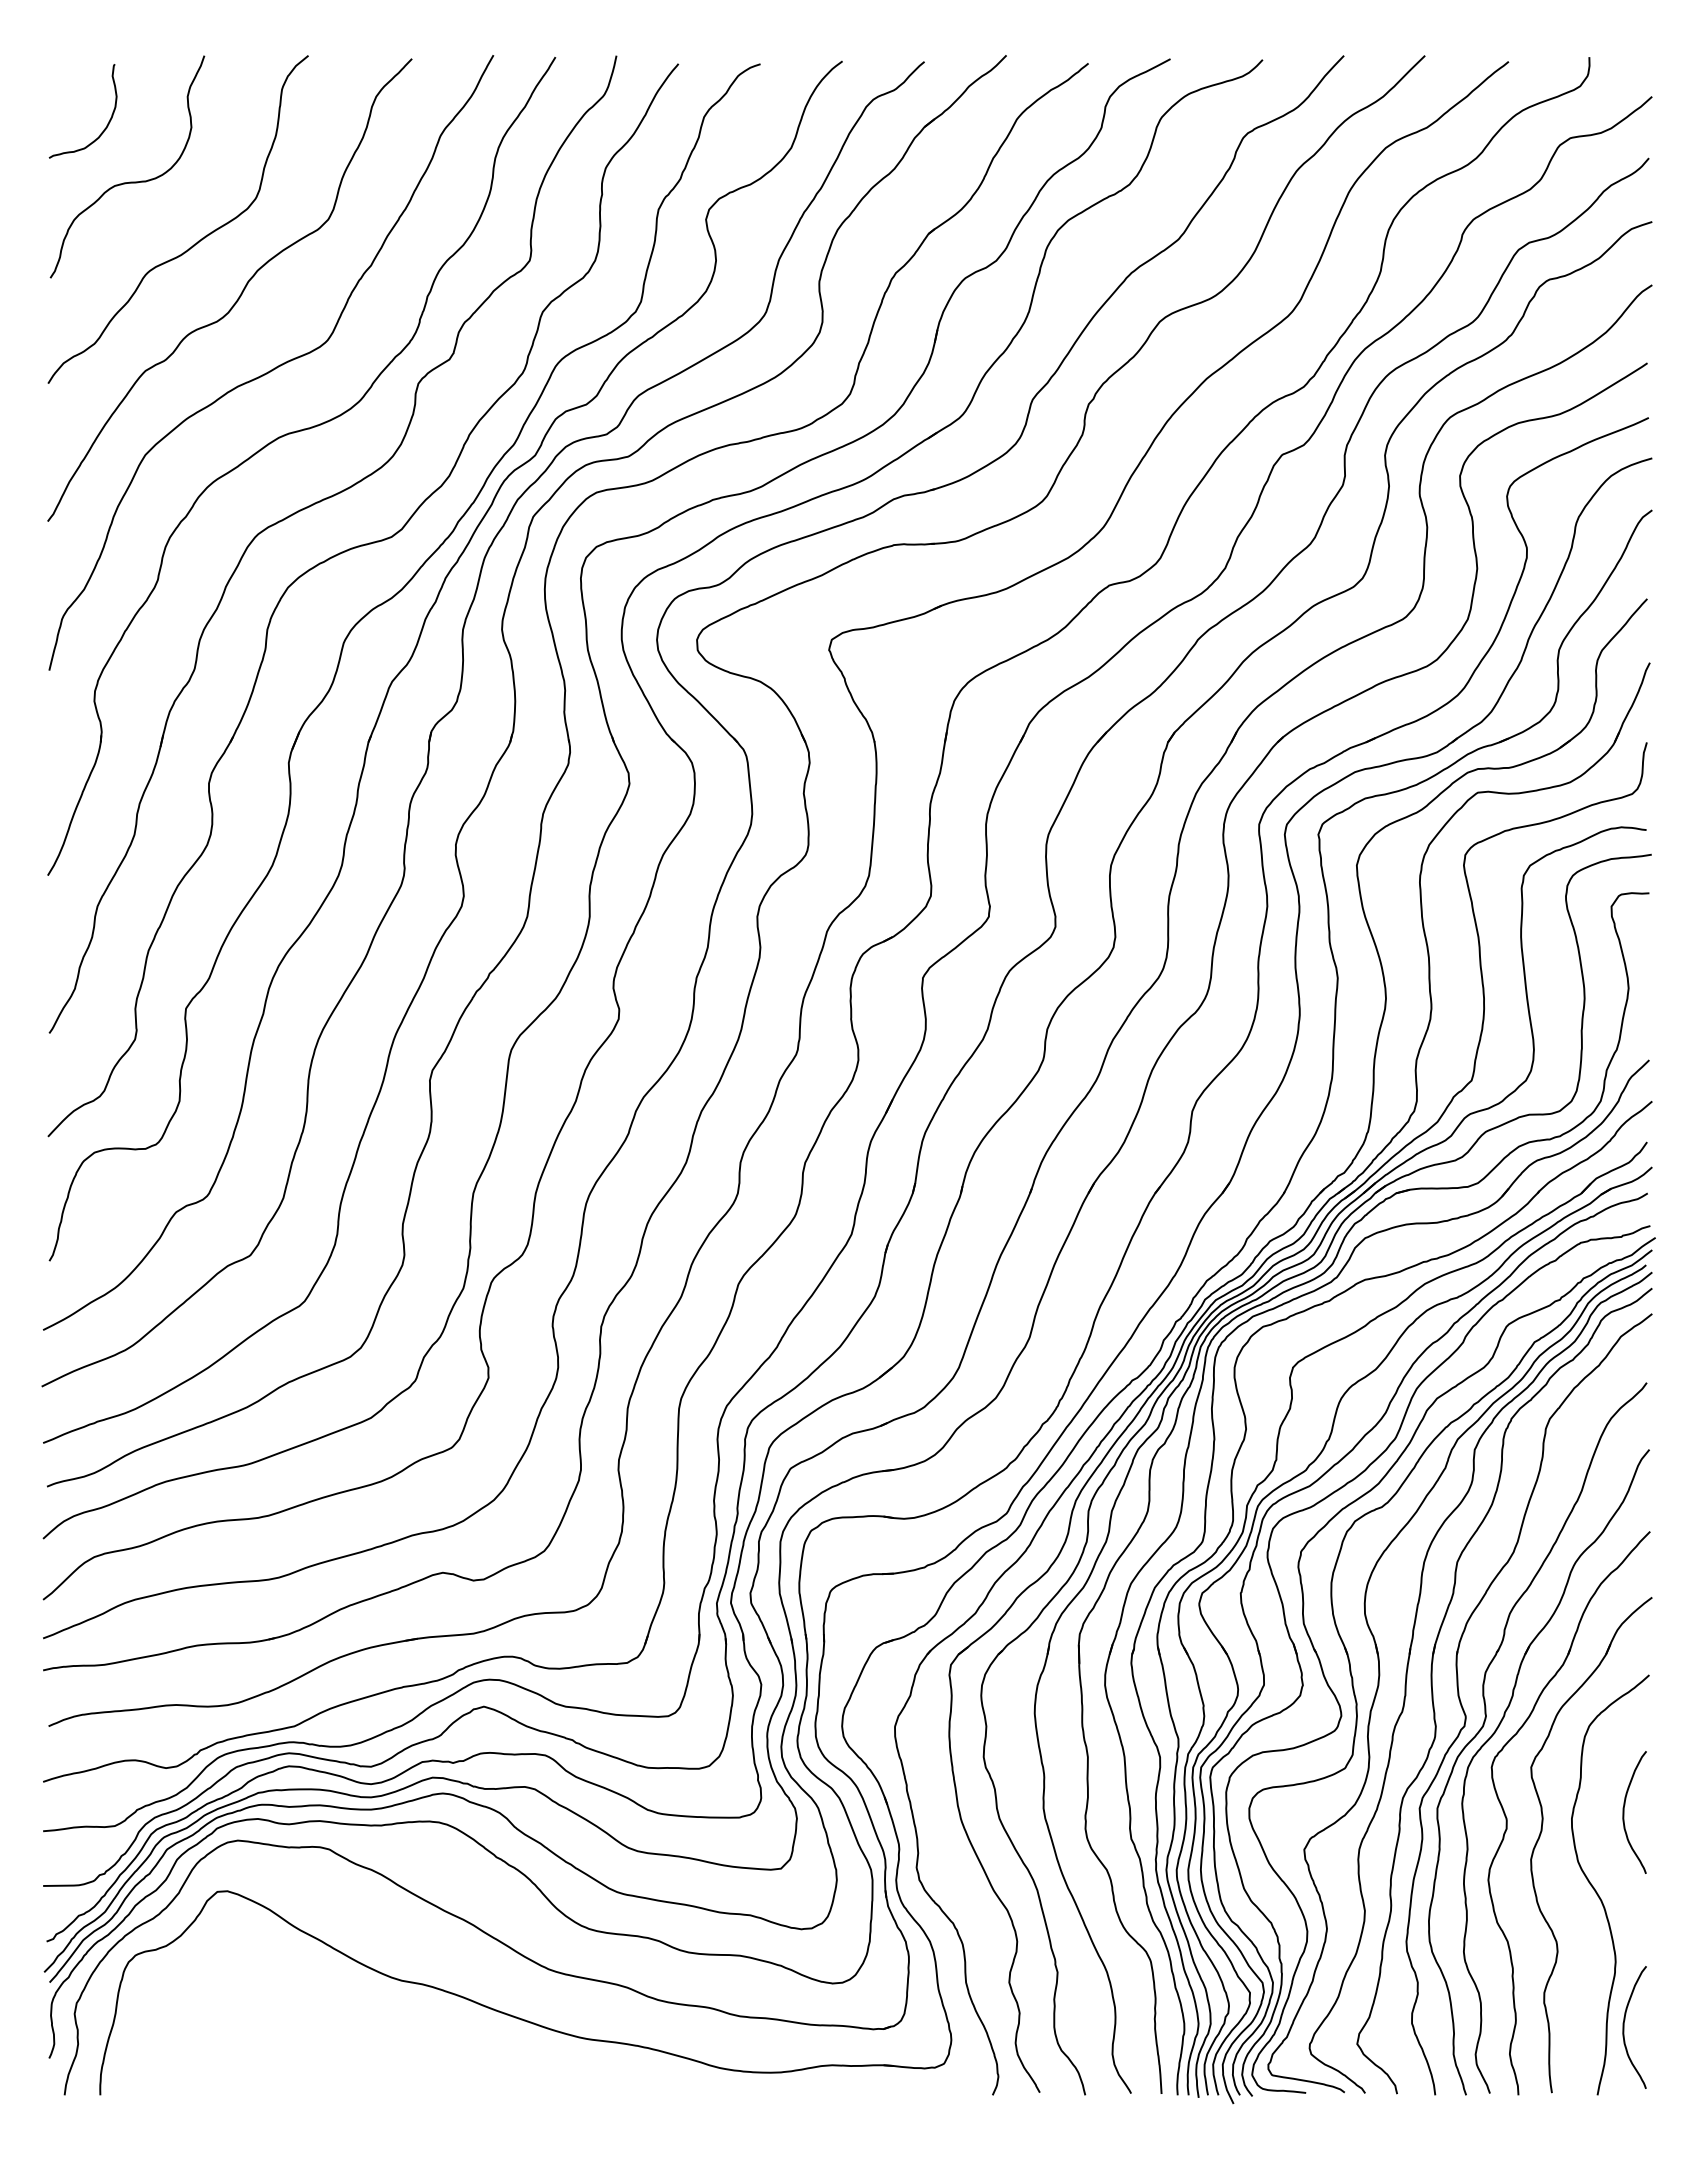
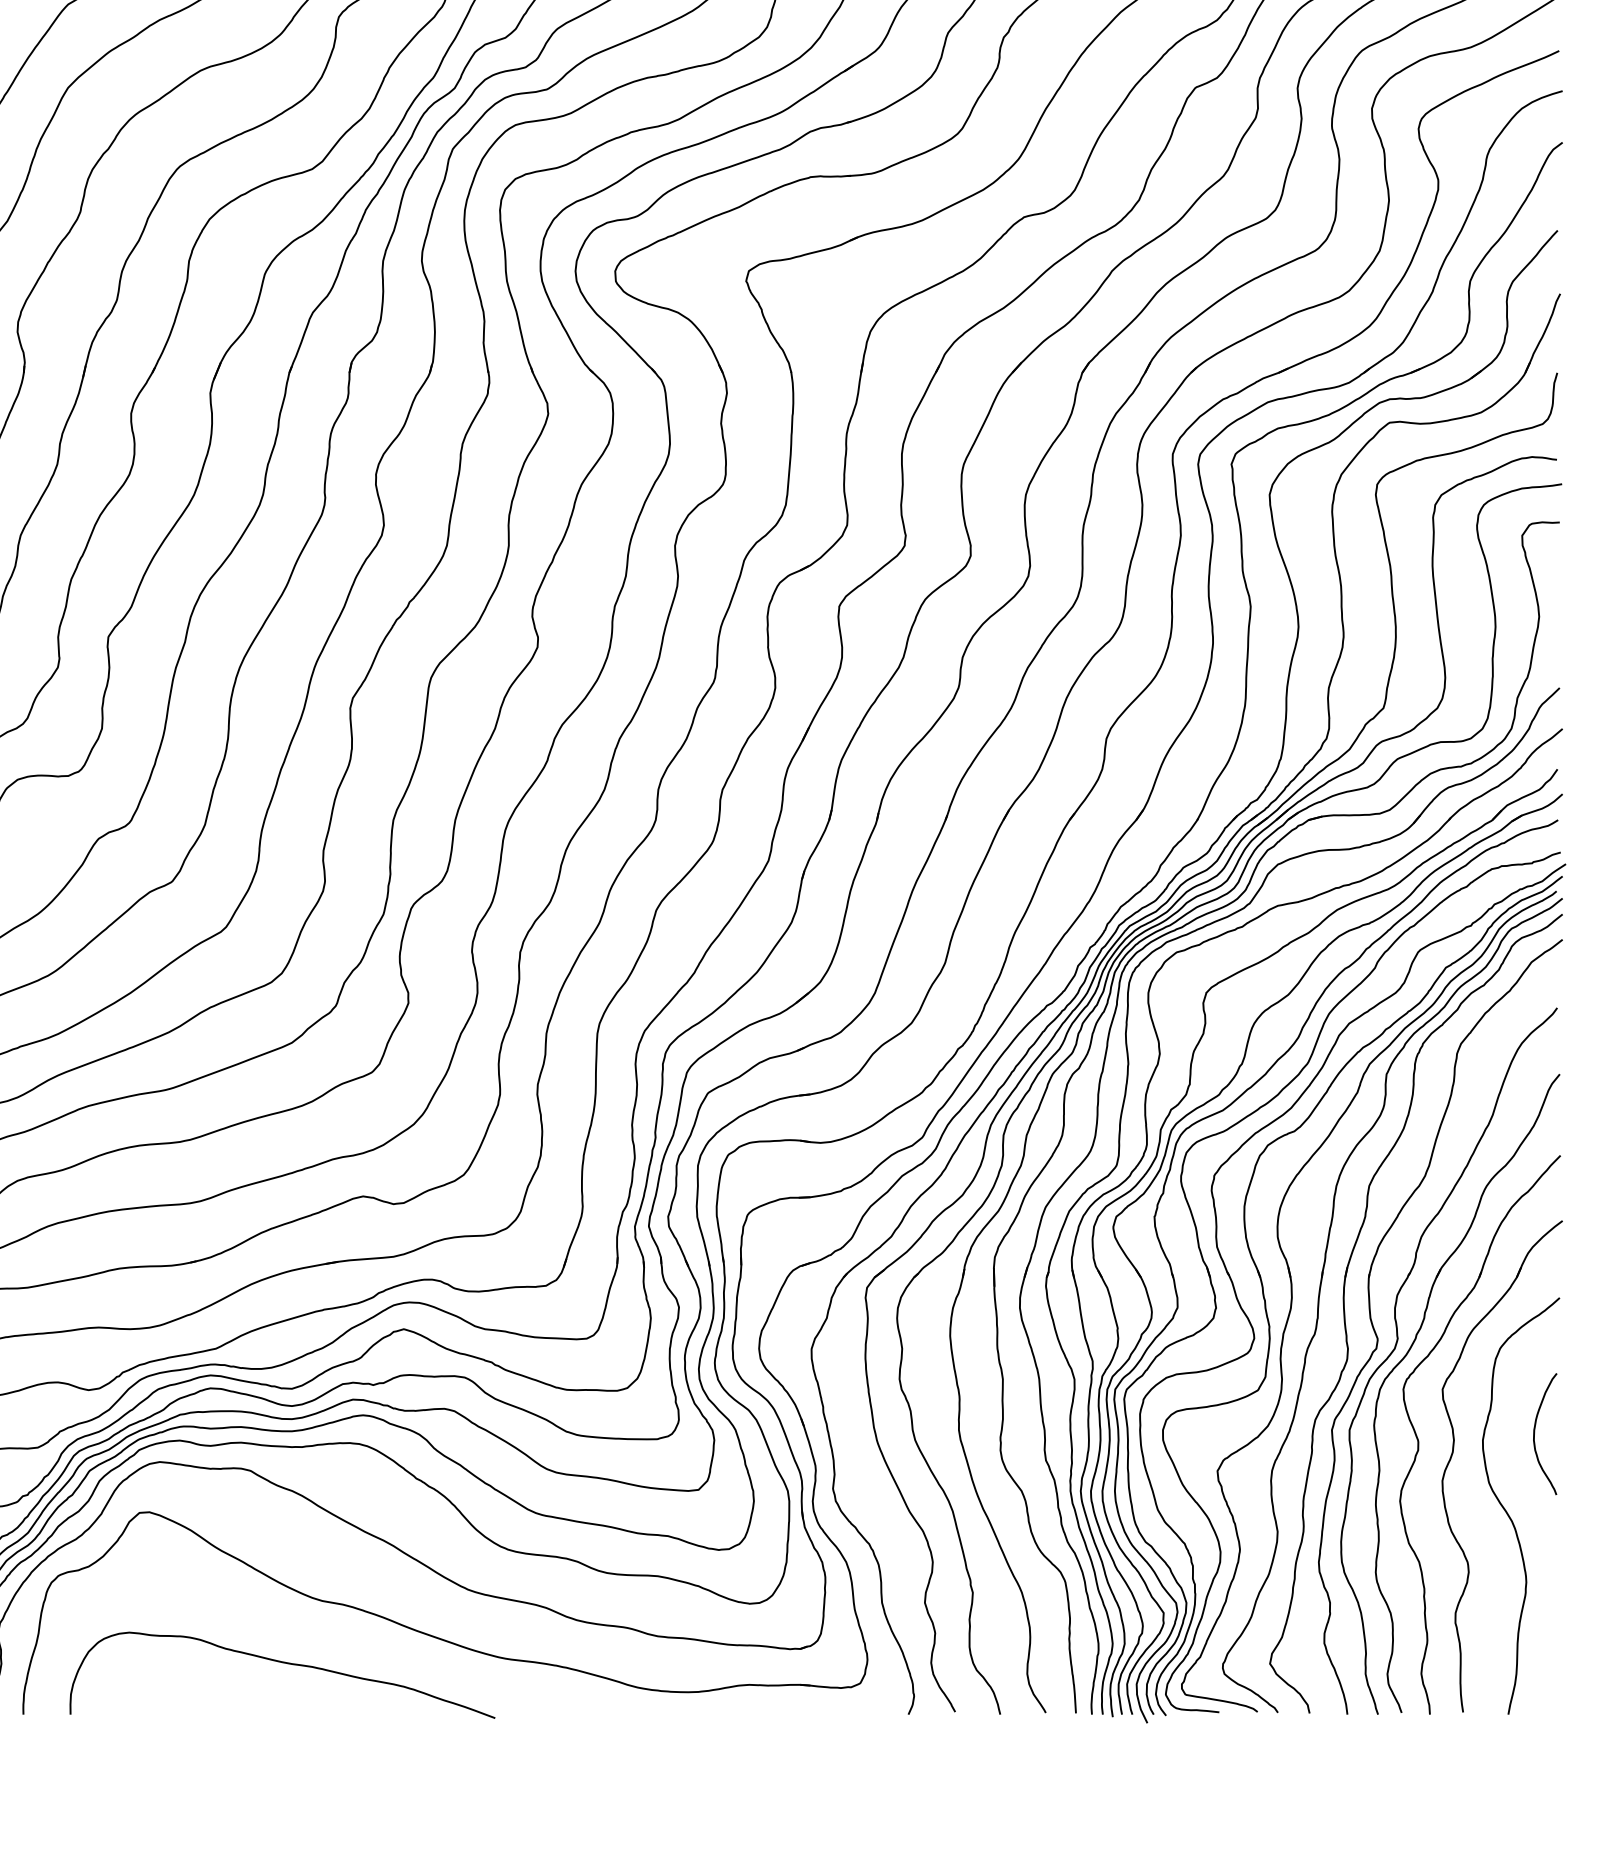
curve: (1624, 2027) -> (1535, 1647), removed
curve: (365, 2044) -> (286, 1664), added

